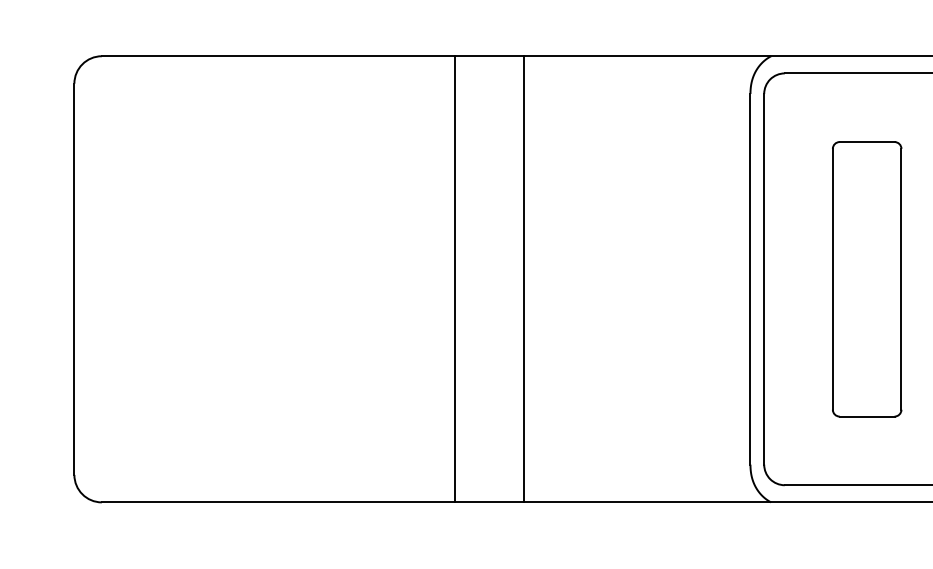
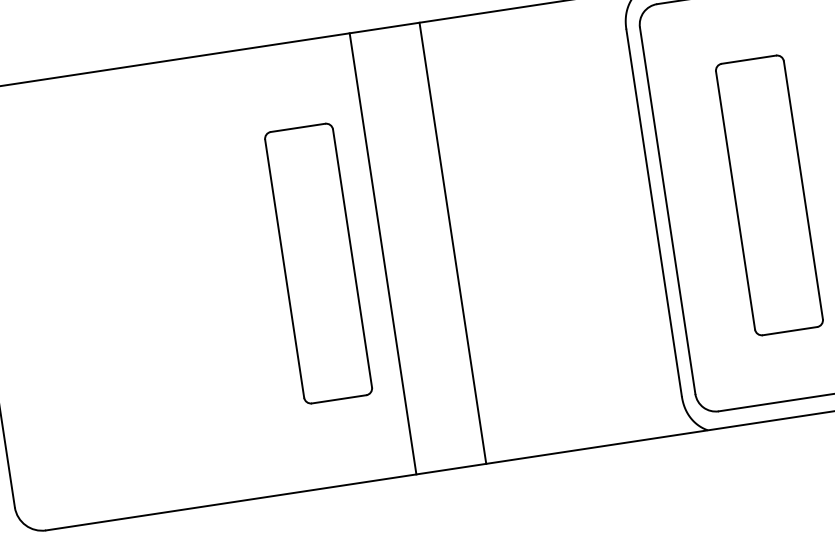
part: (411, 279) -> (318, 263), added
line: (455, 279) -> (383, 254), moved
line: (523, 279) -> (452, 243), moved

